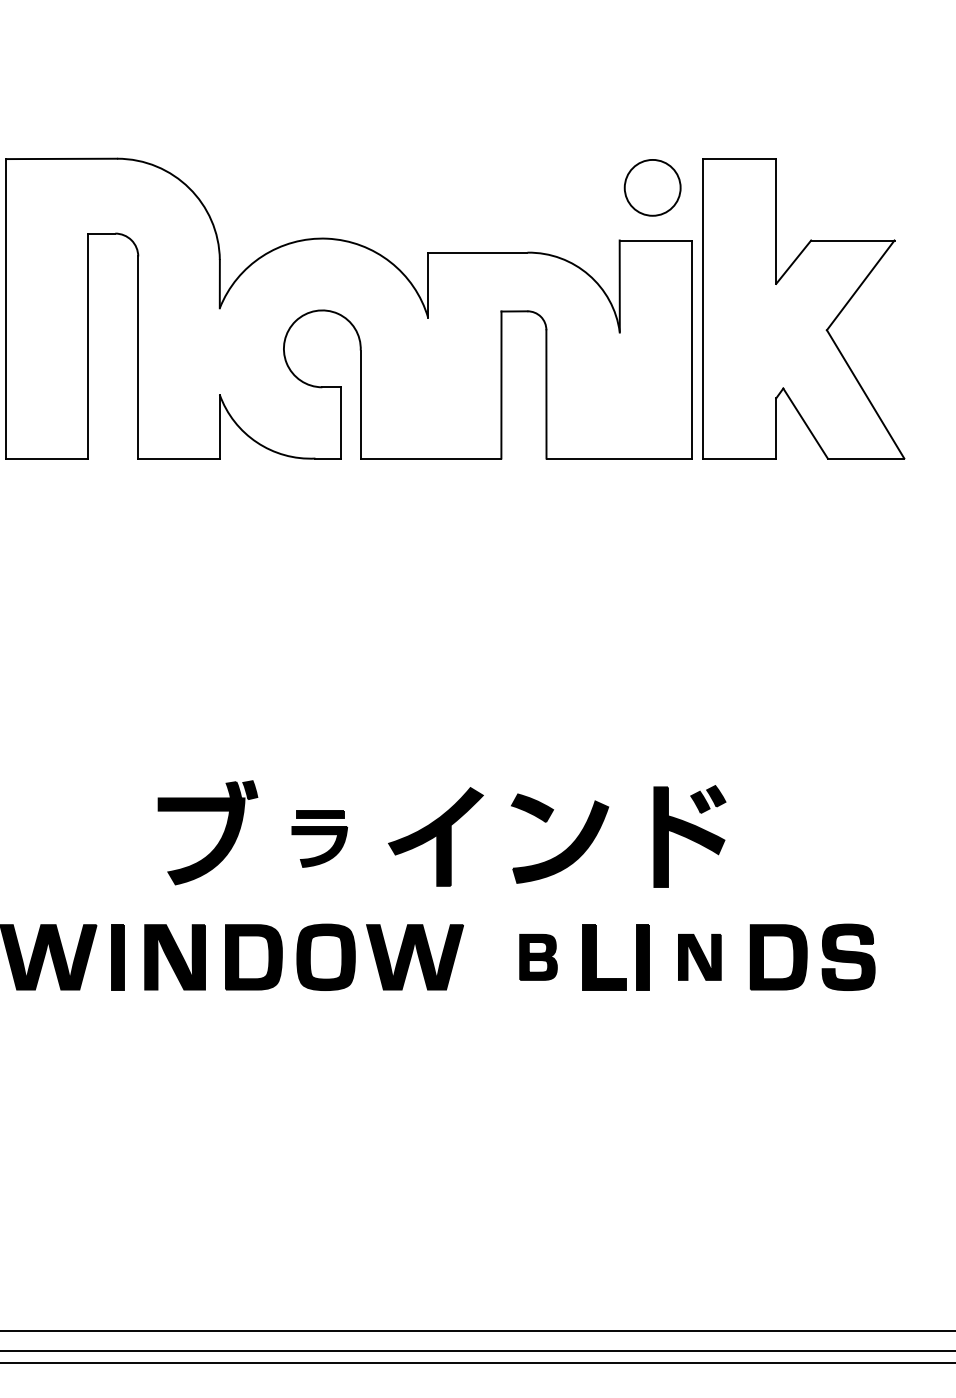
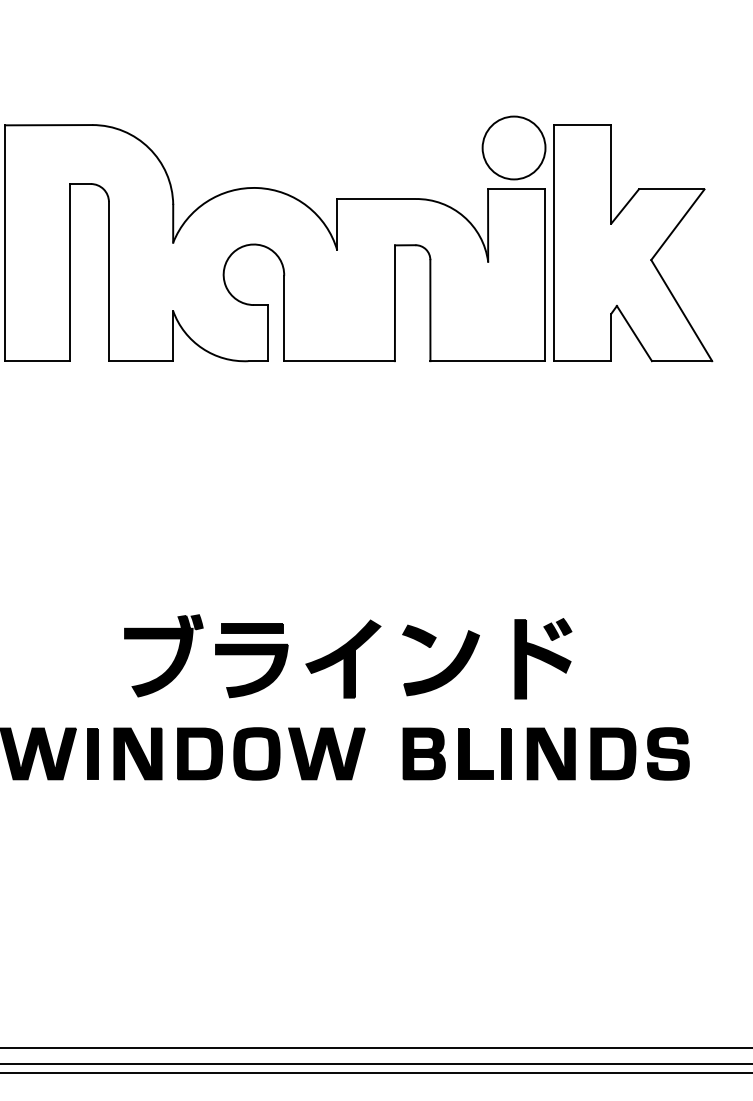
circle: (651, 187) -> (513, 147), size x1.43
part: (319, 838) -> (251, 660), size x1.67
part: (537, 956) -> (423, 753), size x1.43
part: (698, 956) -> (550, 753), size x1.43

